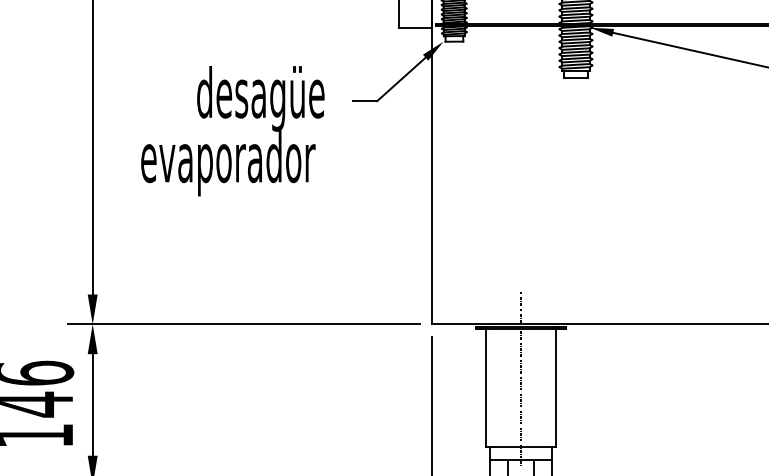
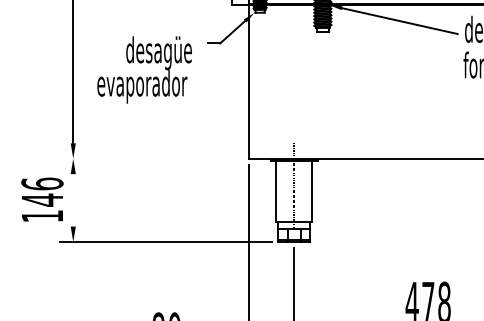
text: (232, 130) -> (144, 69), moved
line: (244, 323) -> (151, 158), removed
line: (93, 405) -> (73, 200), removed

